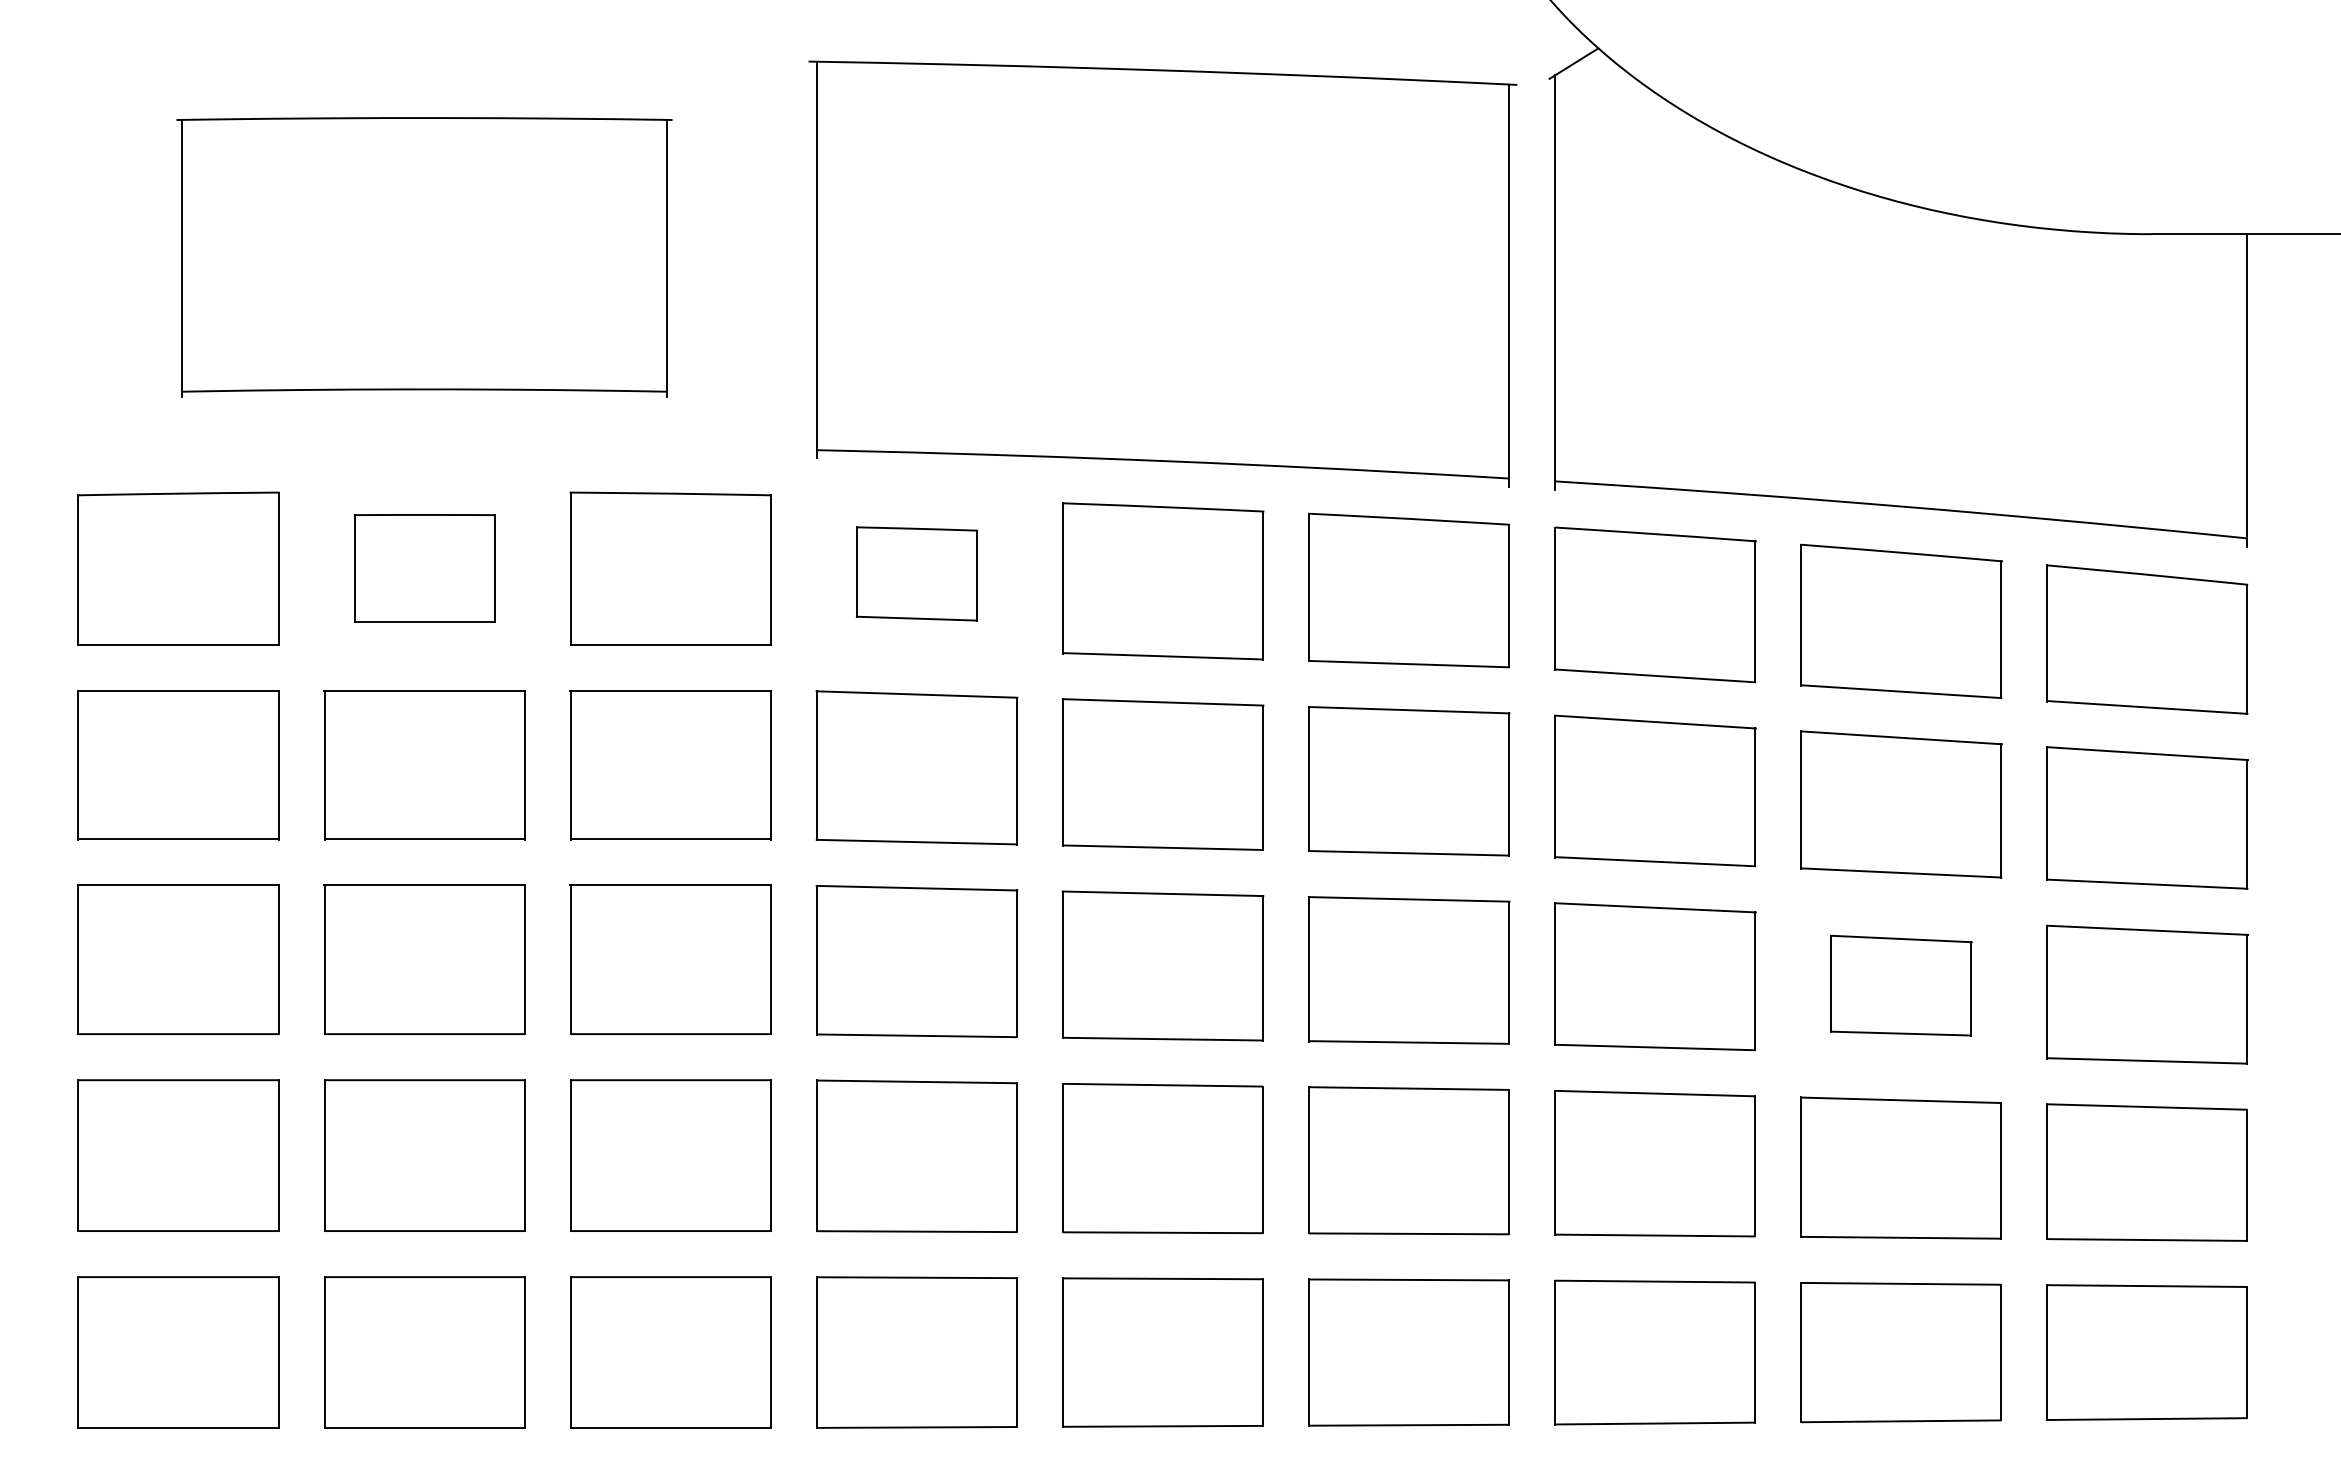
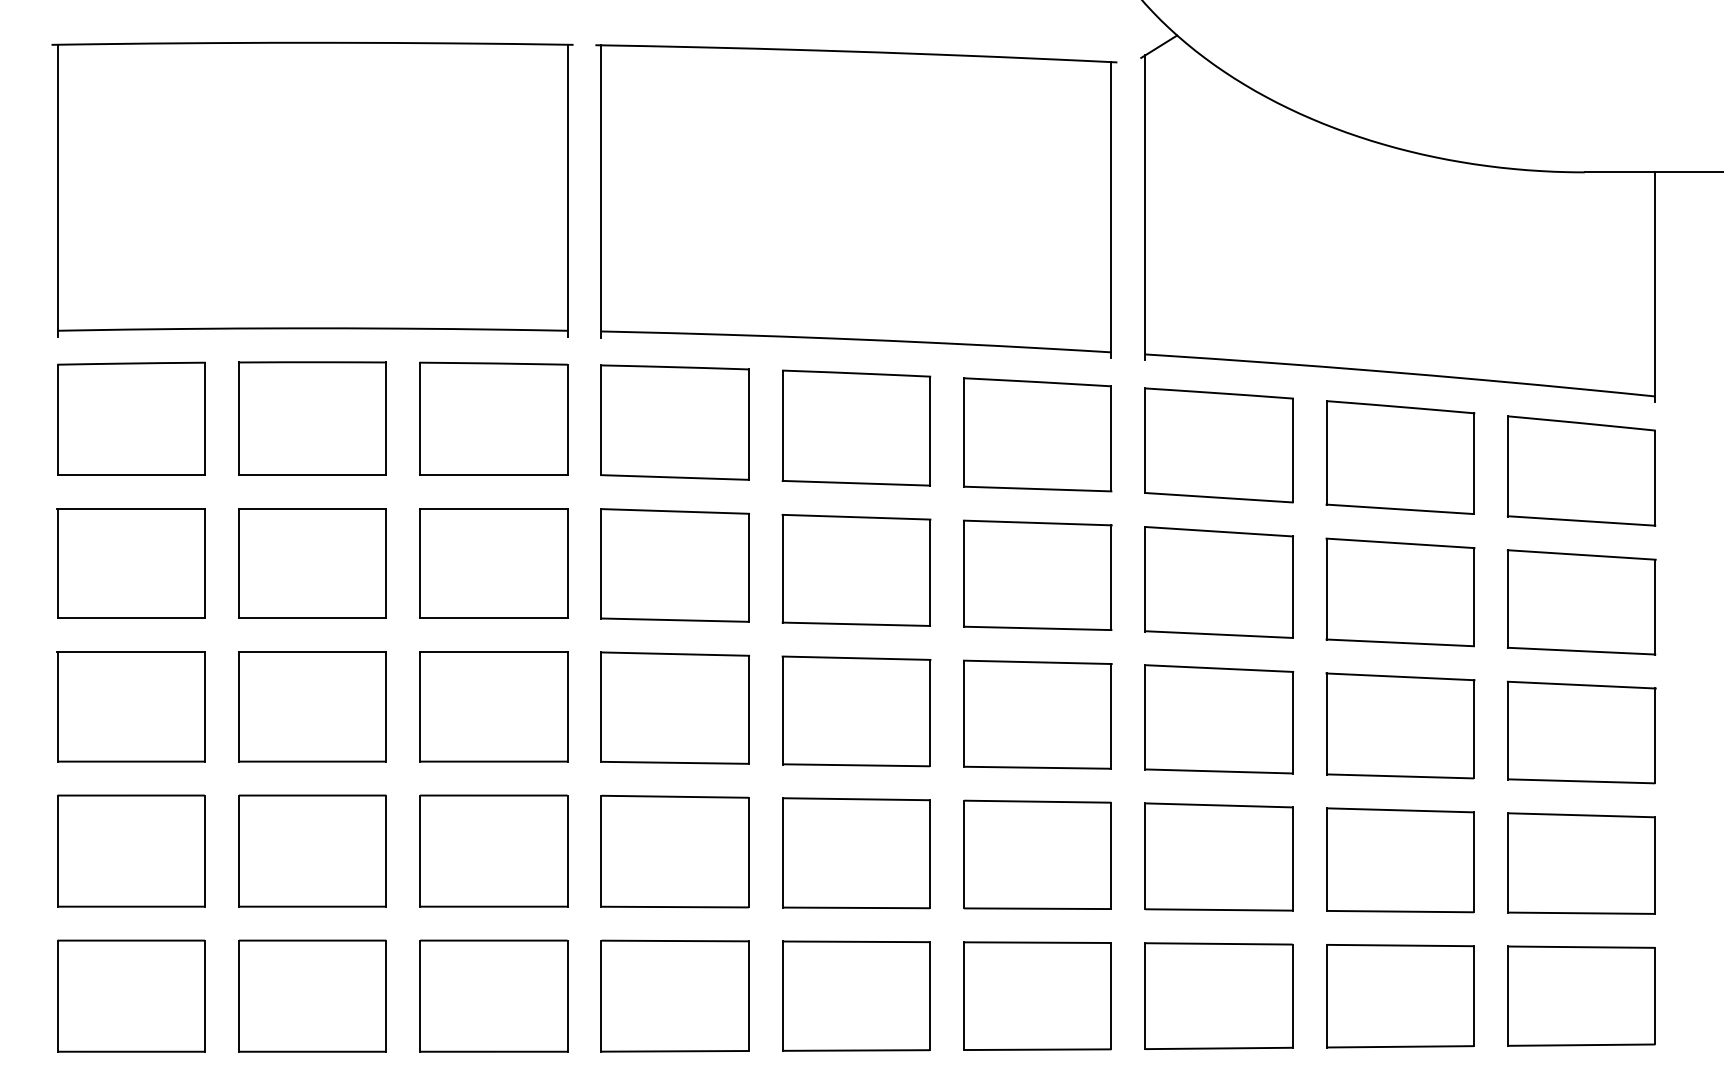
part: (424, 257) -> (312, 189), size x1.43
part: (424, 568) -> (312, 418), size x1.43
part: (916, 573) -> (674, 422), size x1.67
part: (1901, 985) -> (1400, 725), size x1.43

